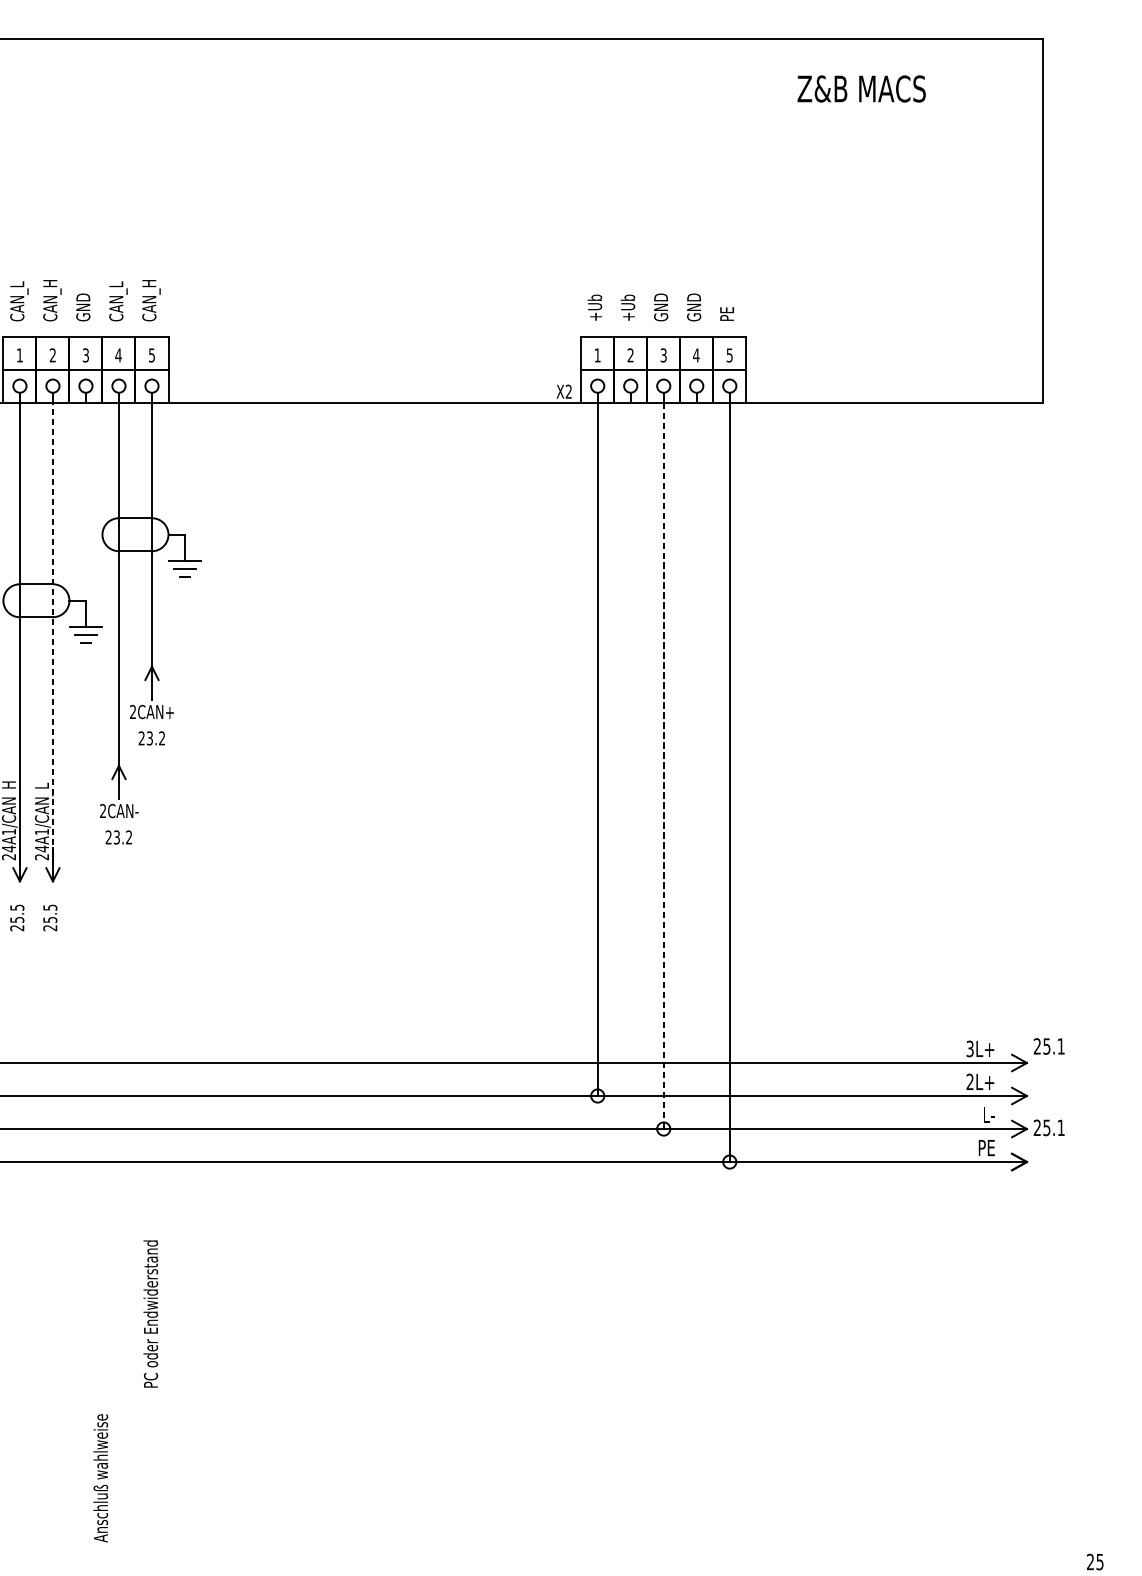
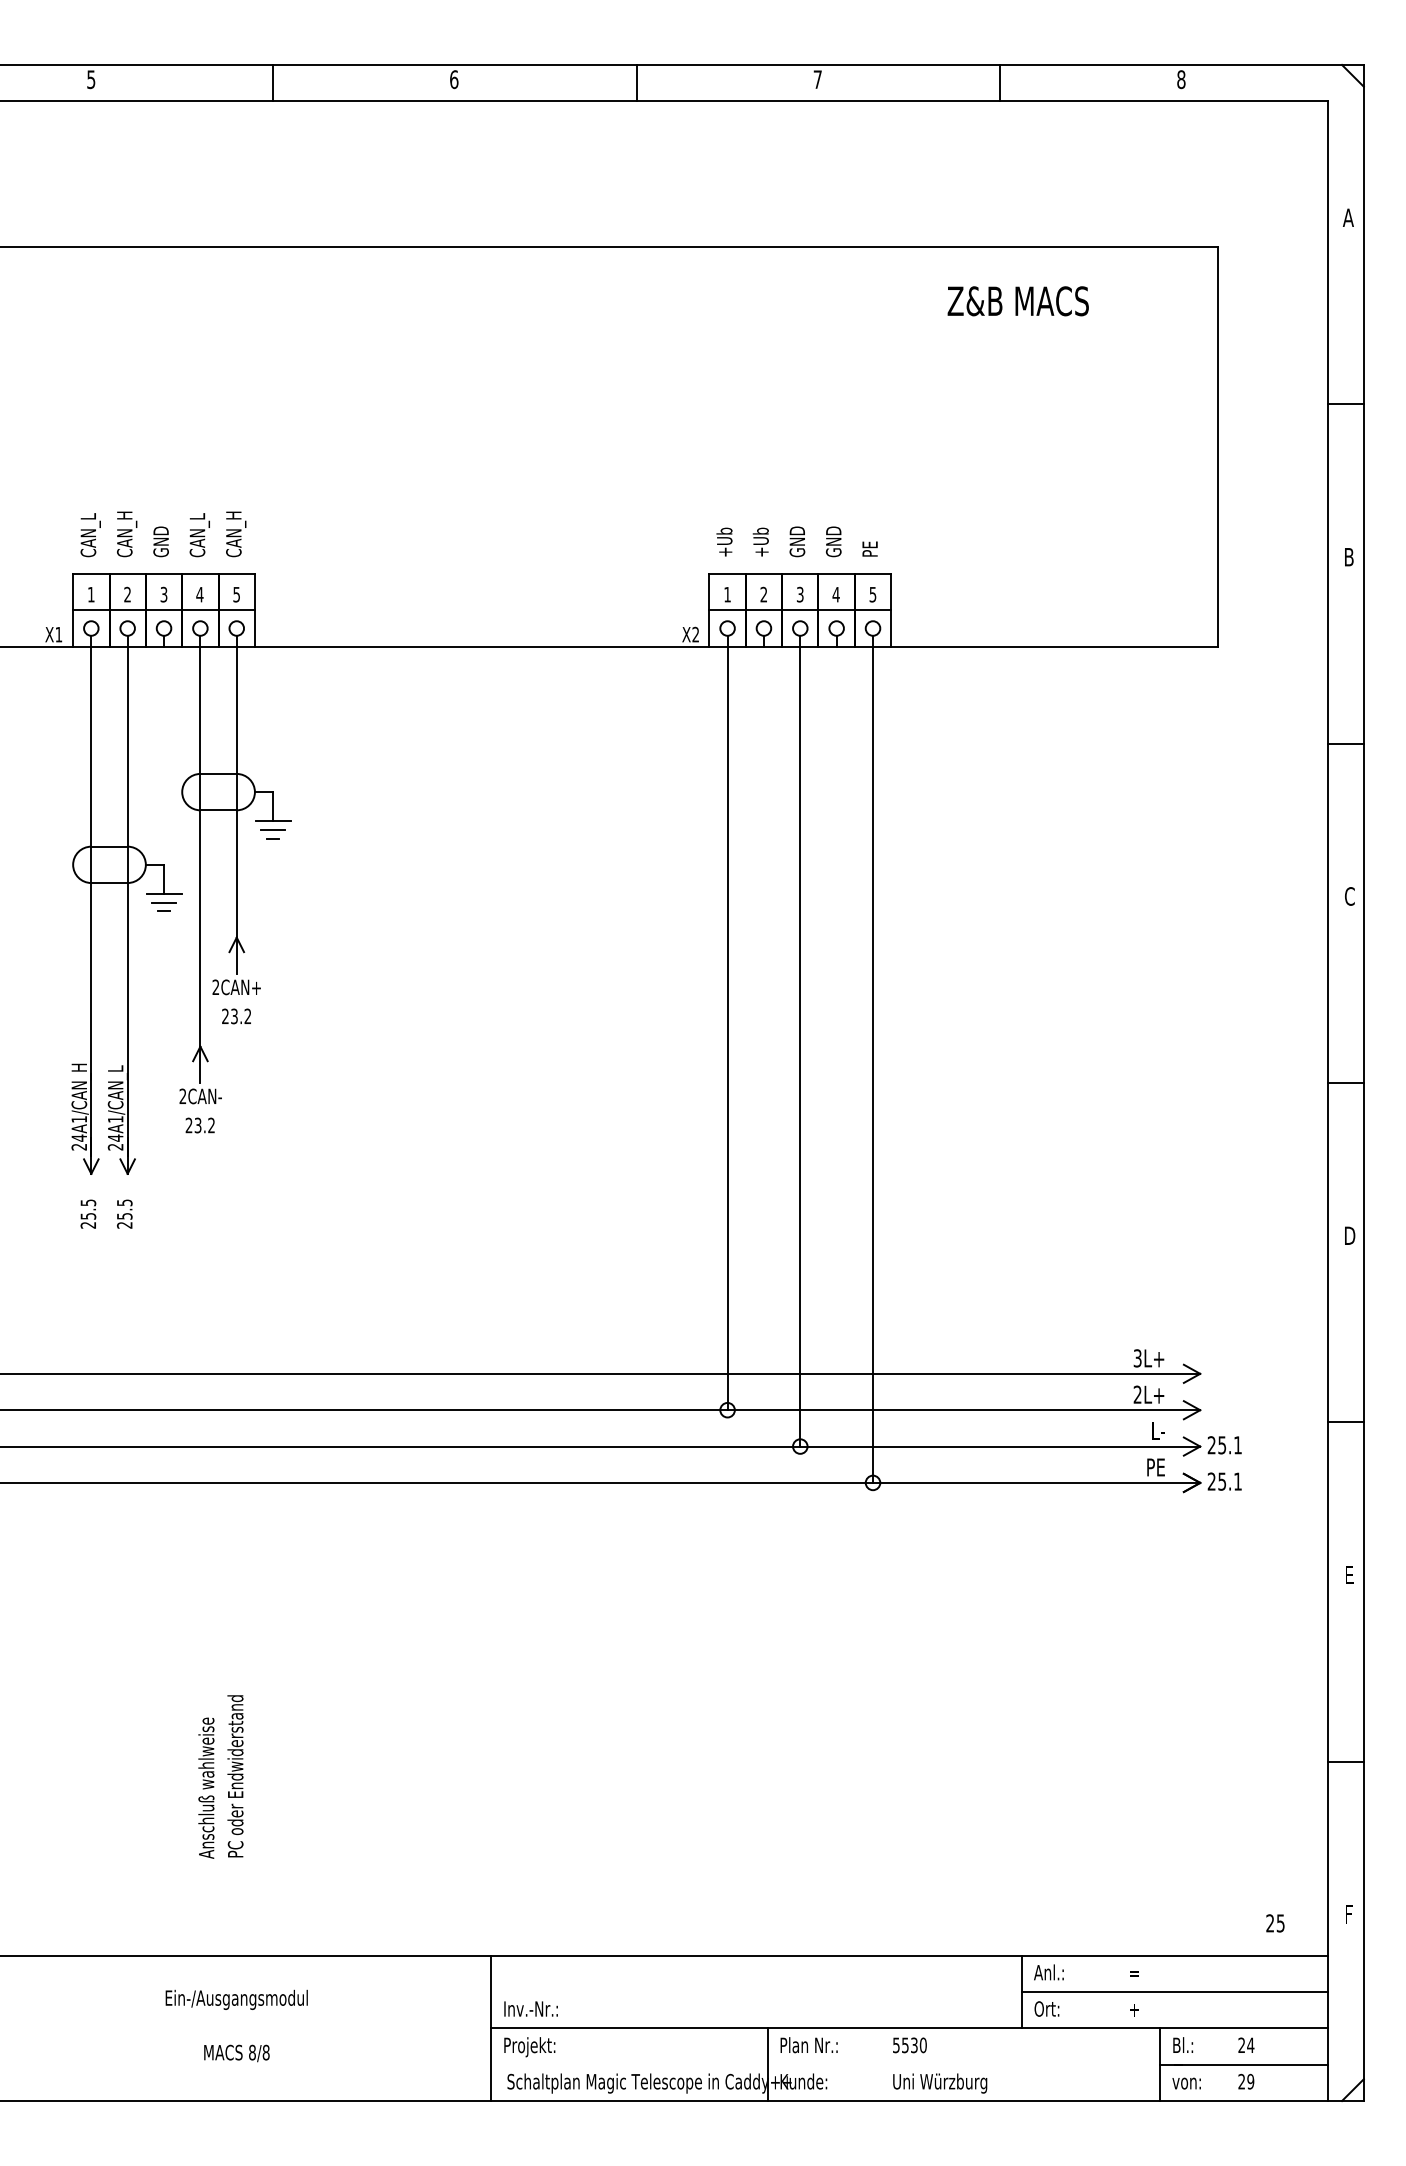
line: (52, 634) -> (127, 901), dashed -> solid
line: (663, 765) -> (800, 1046), dashed -> solid
text: (1048, 1046) -> (1224, 1481), moved
text: (150, 1314) -> (235, 1776), moved
text: (100, 1477) -> (206, 1787), moved

